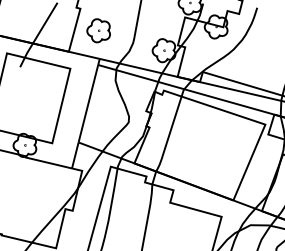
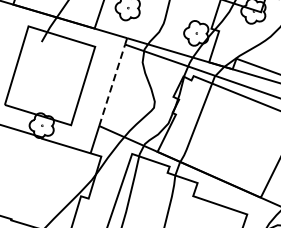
line: (88, 103) -> (112, 85), solid -> dashed

